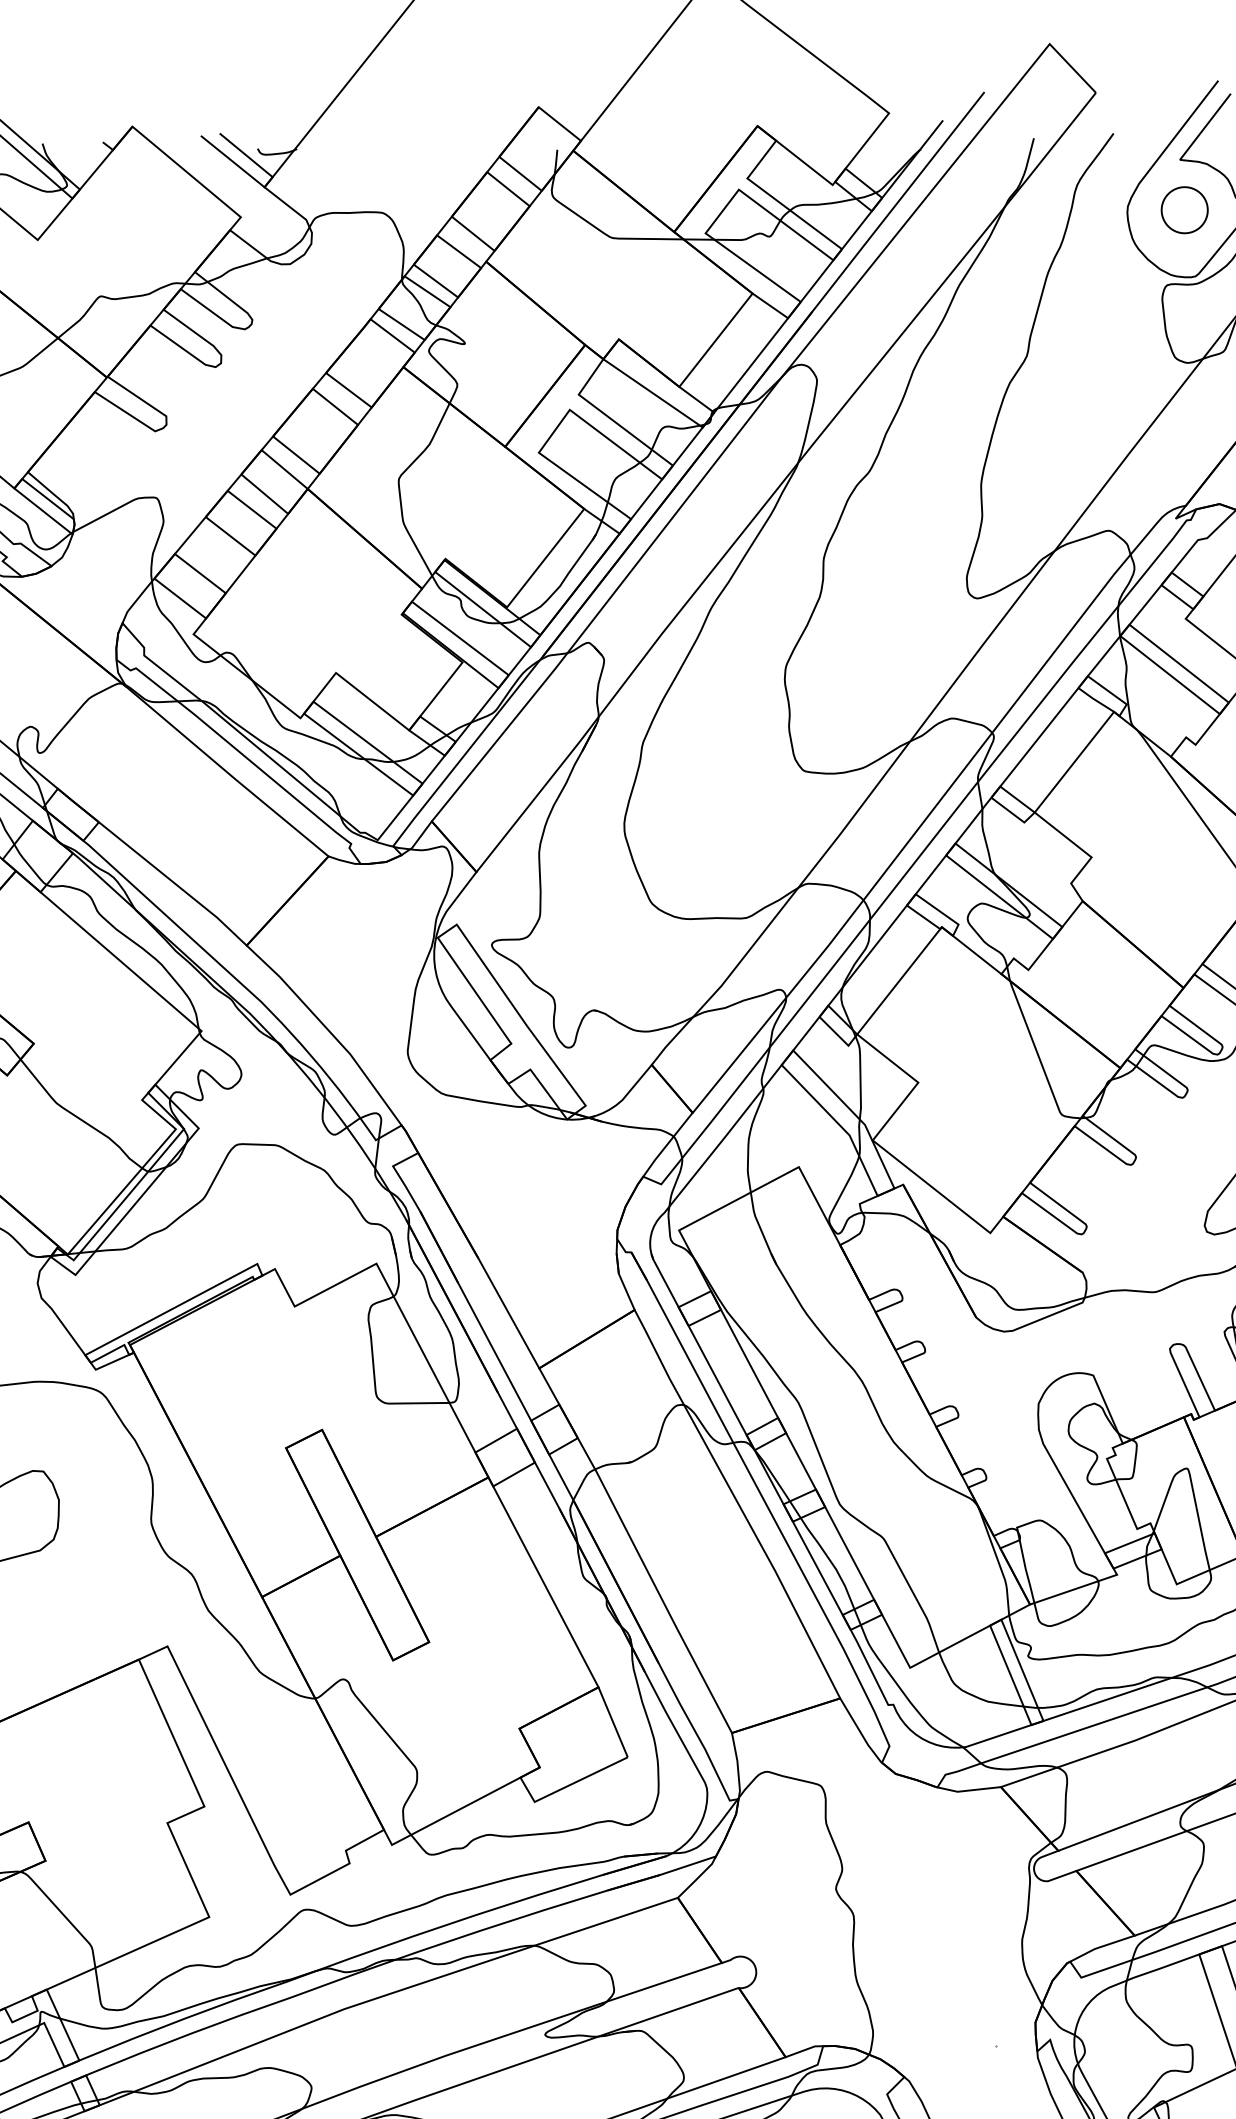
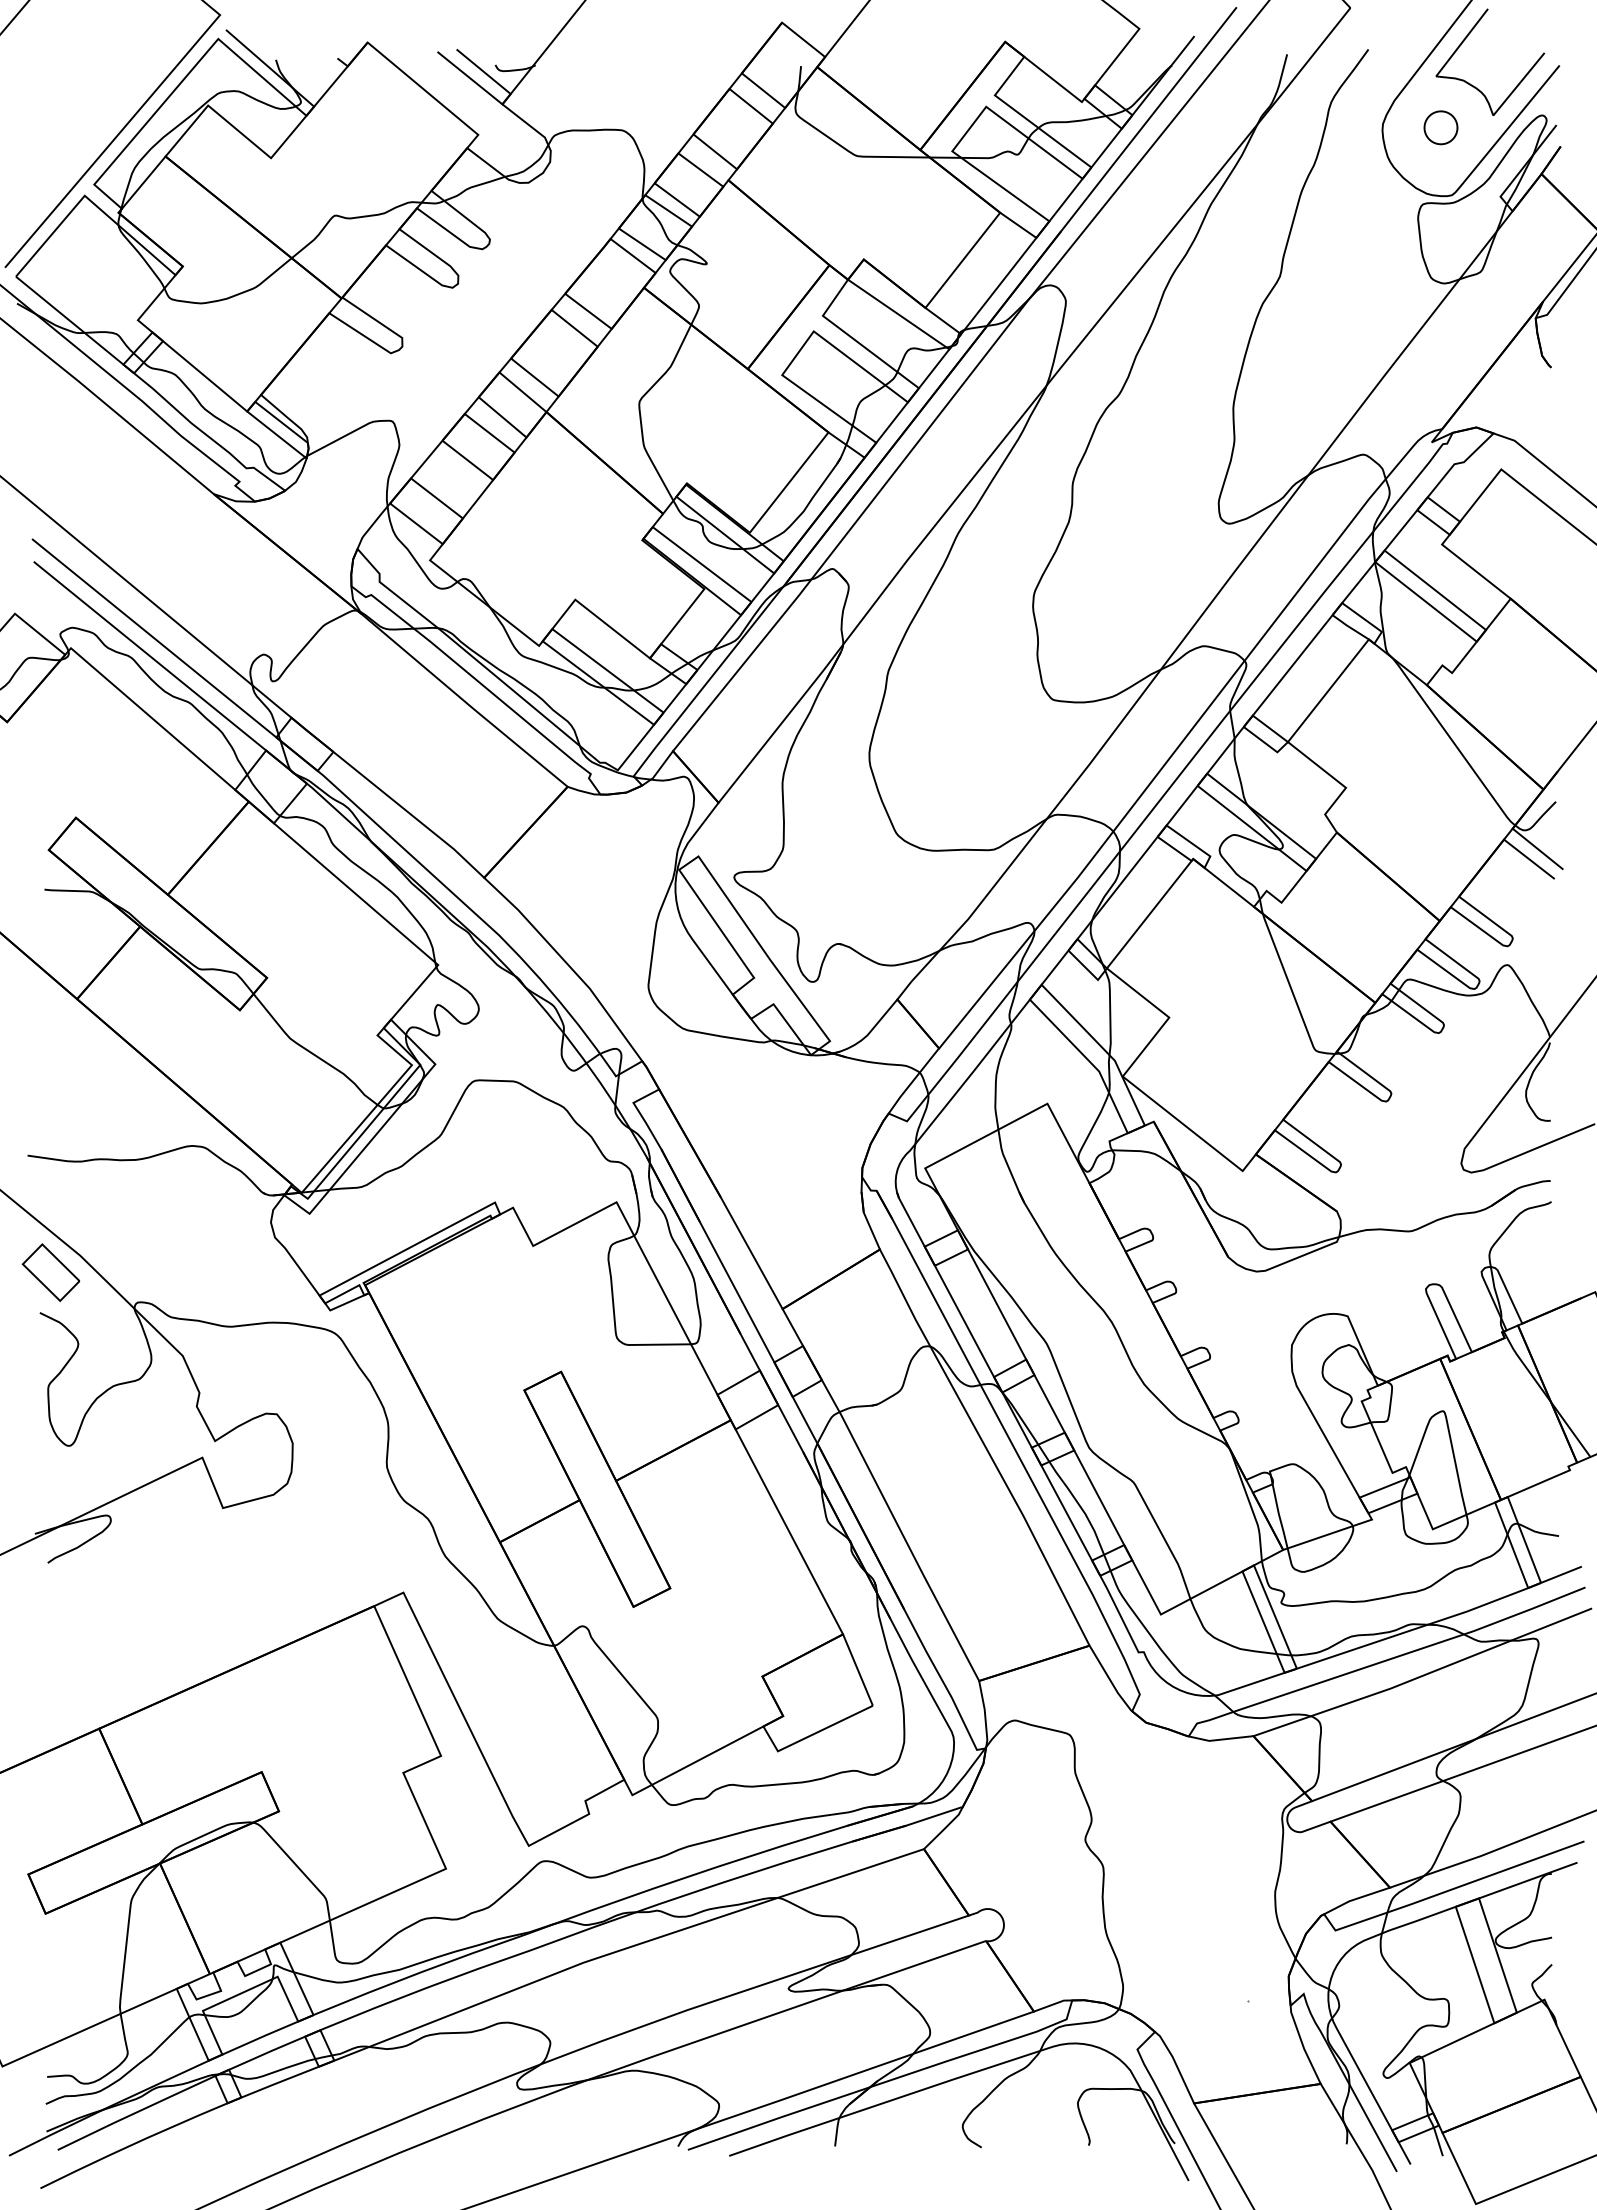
part: (1184, 209) -> (1440, 127), size x0.7

